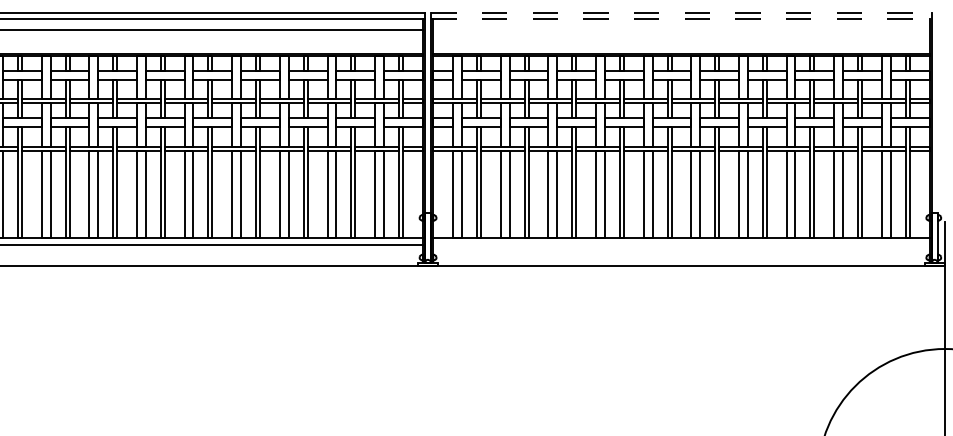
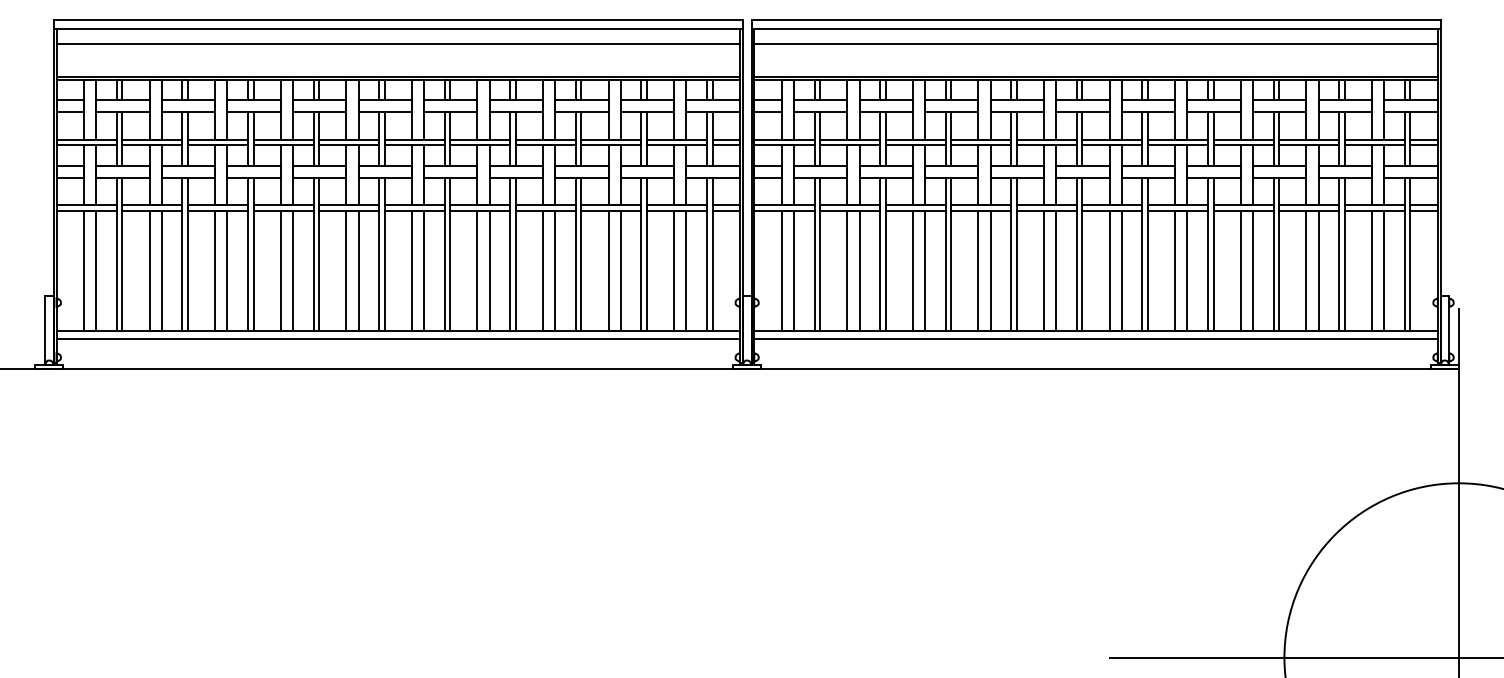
line: (681, 12) -> (1096, 20), dashed -> solid
line: (681, 18) -> (1096, 28), dashed -> solid
line: (681, 30) -> (1095, 44), added
line: (681, 244) -> (1095, 339), added

